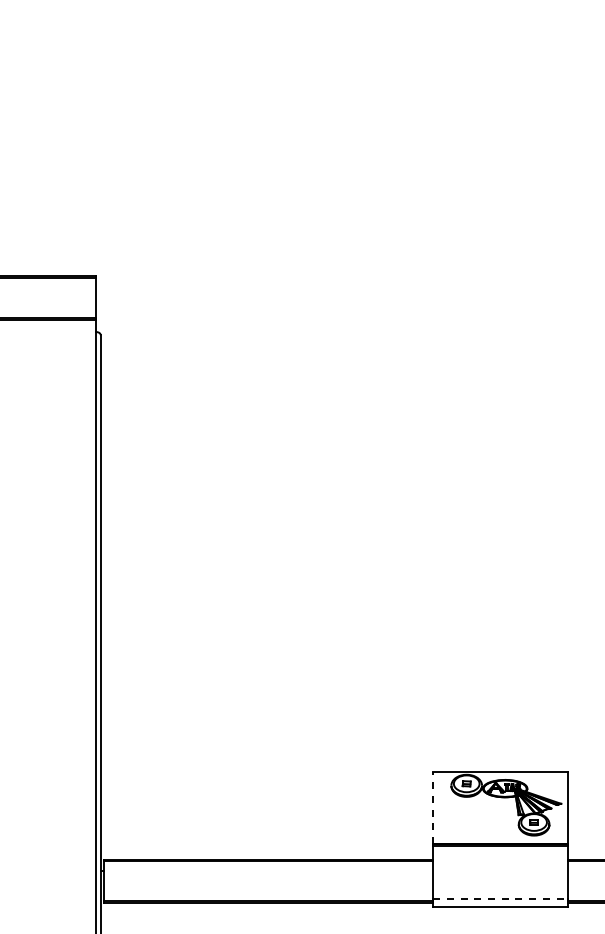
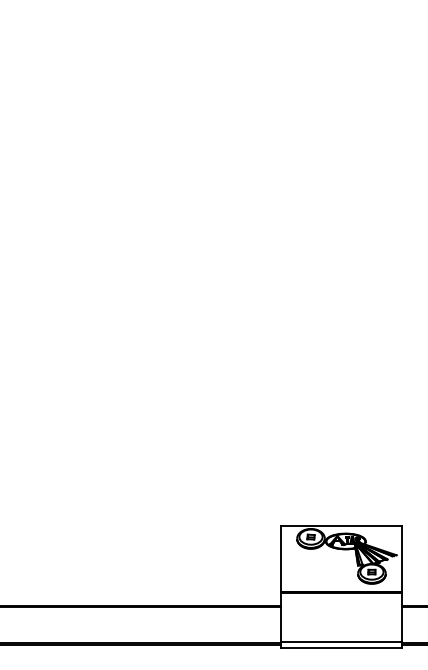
line: (433, 807) -> (280, 558), dashed -> solid
line: (500, 899) -> (341, 641), dashed -> solid

